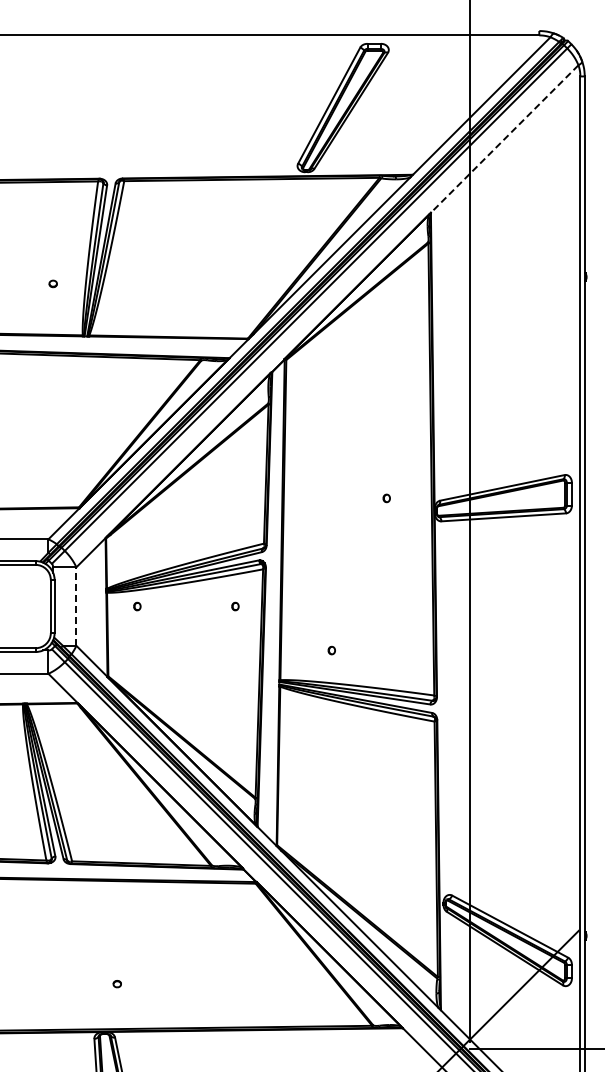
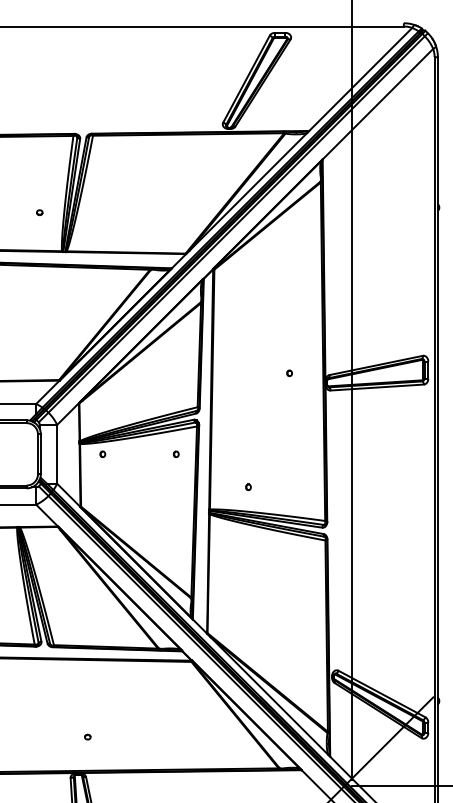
line: (504, 139) -> (377, 104), dashed -> solid
line: (76, 606) -> (57, 454), dashed -> solid

